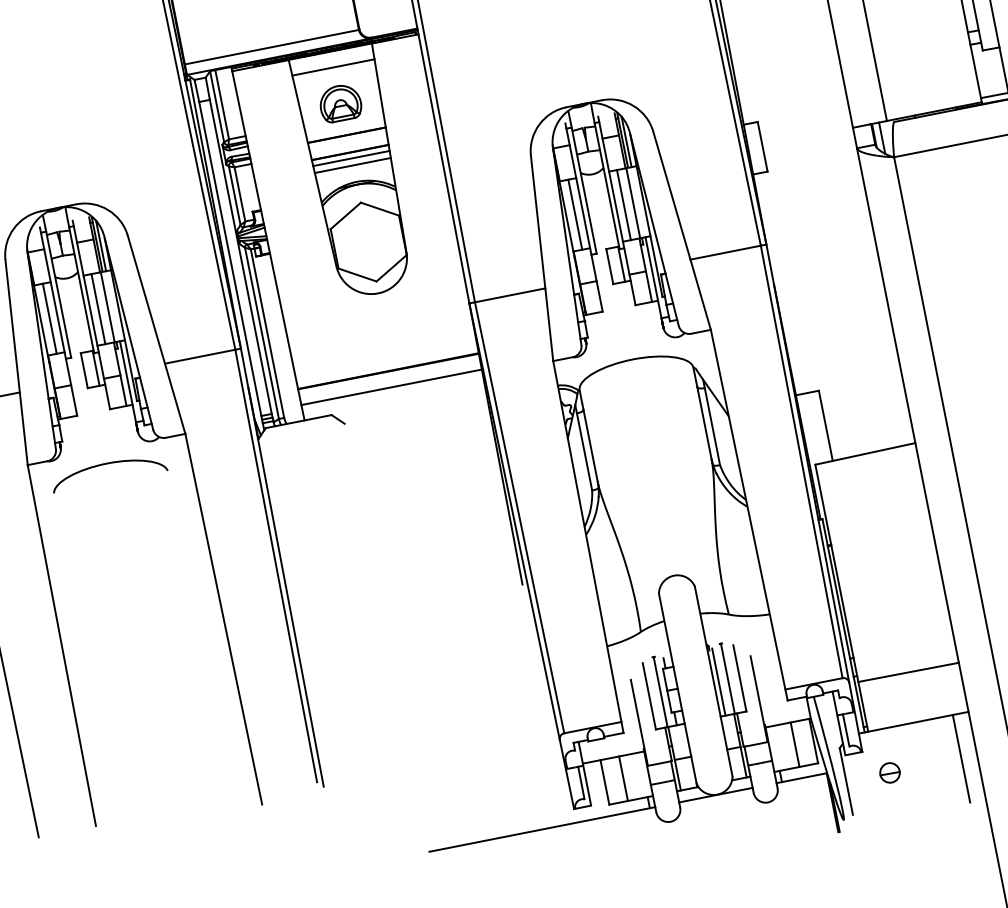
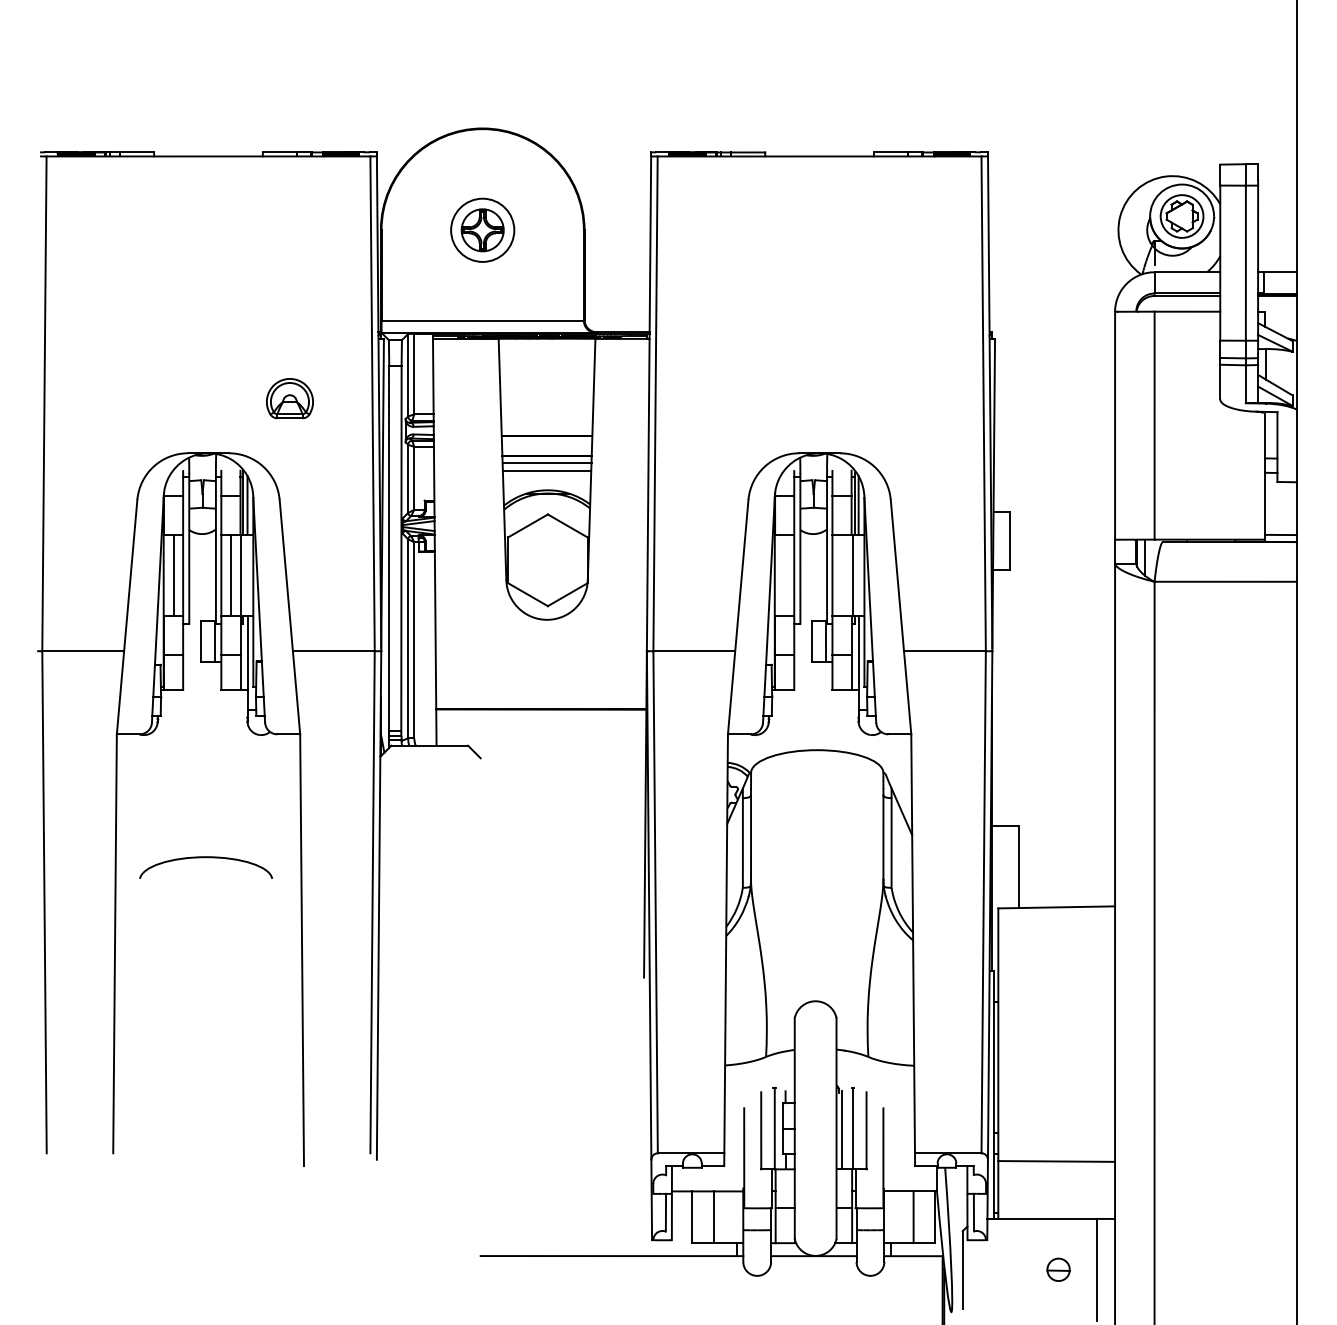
line: (333, 67) -> (546, 357), removed
part: (340, 103) -> (289, 398), moved
line: (623, 205) -> (841, 575), removed
line: (575, 214) -> (785, 575), removed
line: (391, 386) -> (541, 727), removed
curve: (106, 464) -> (205, 858), moved
part: (889, 772) -> (1058, 1269), moved

